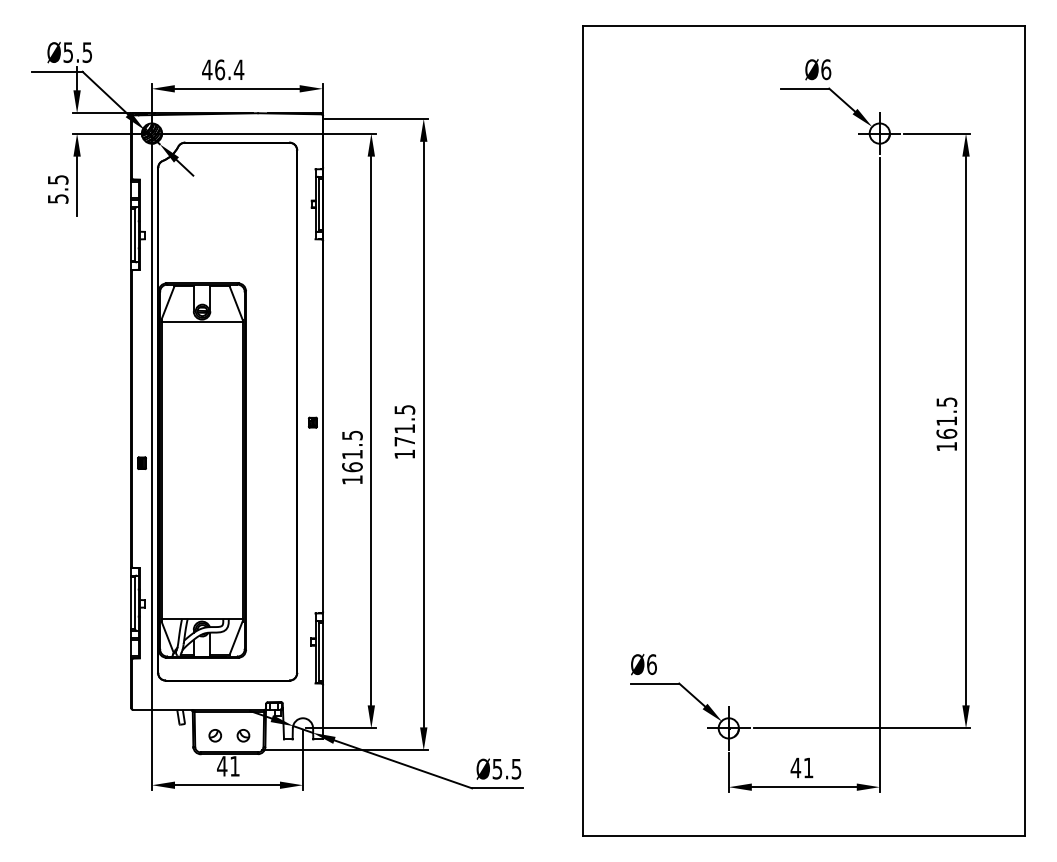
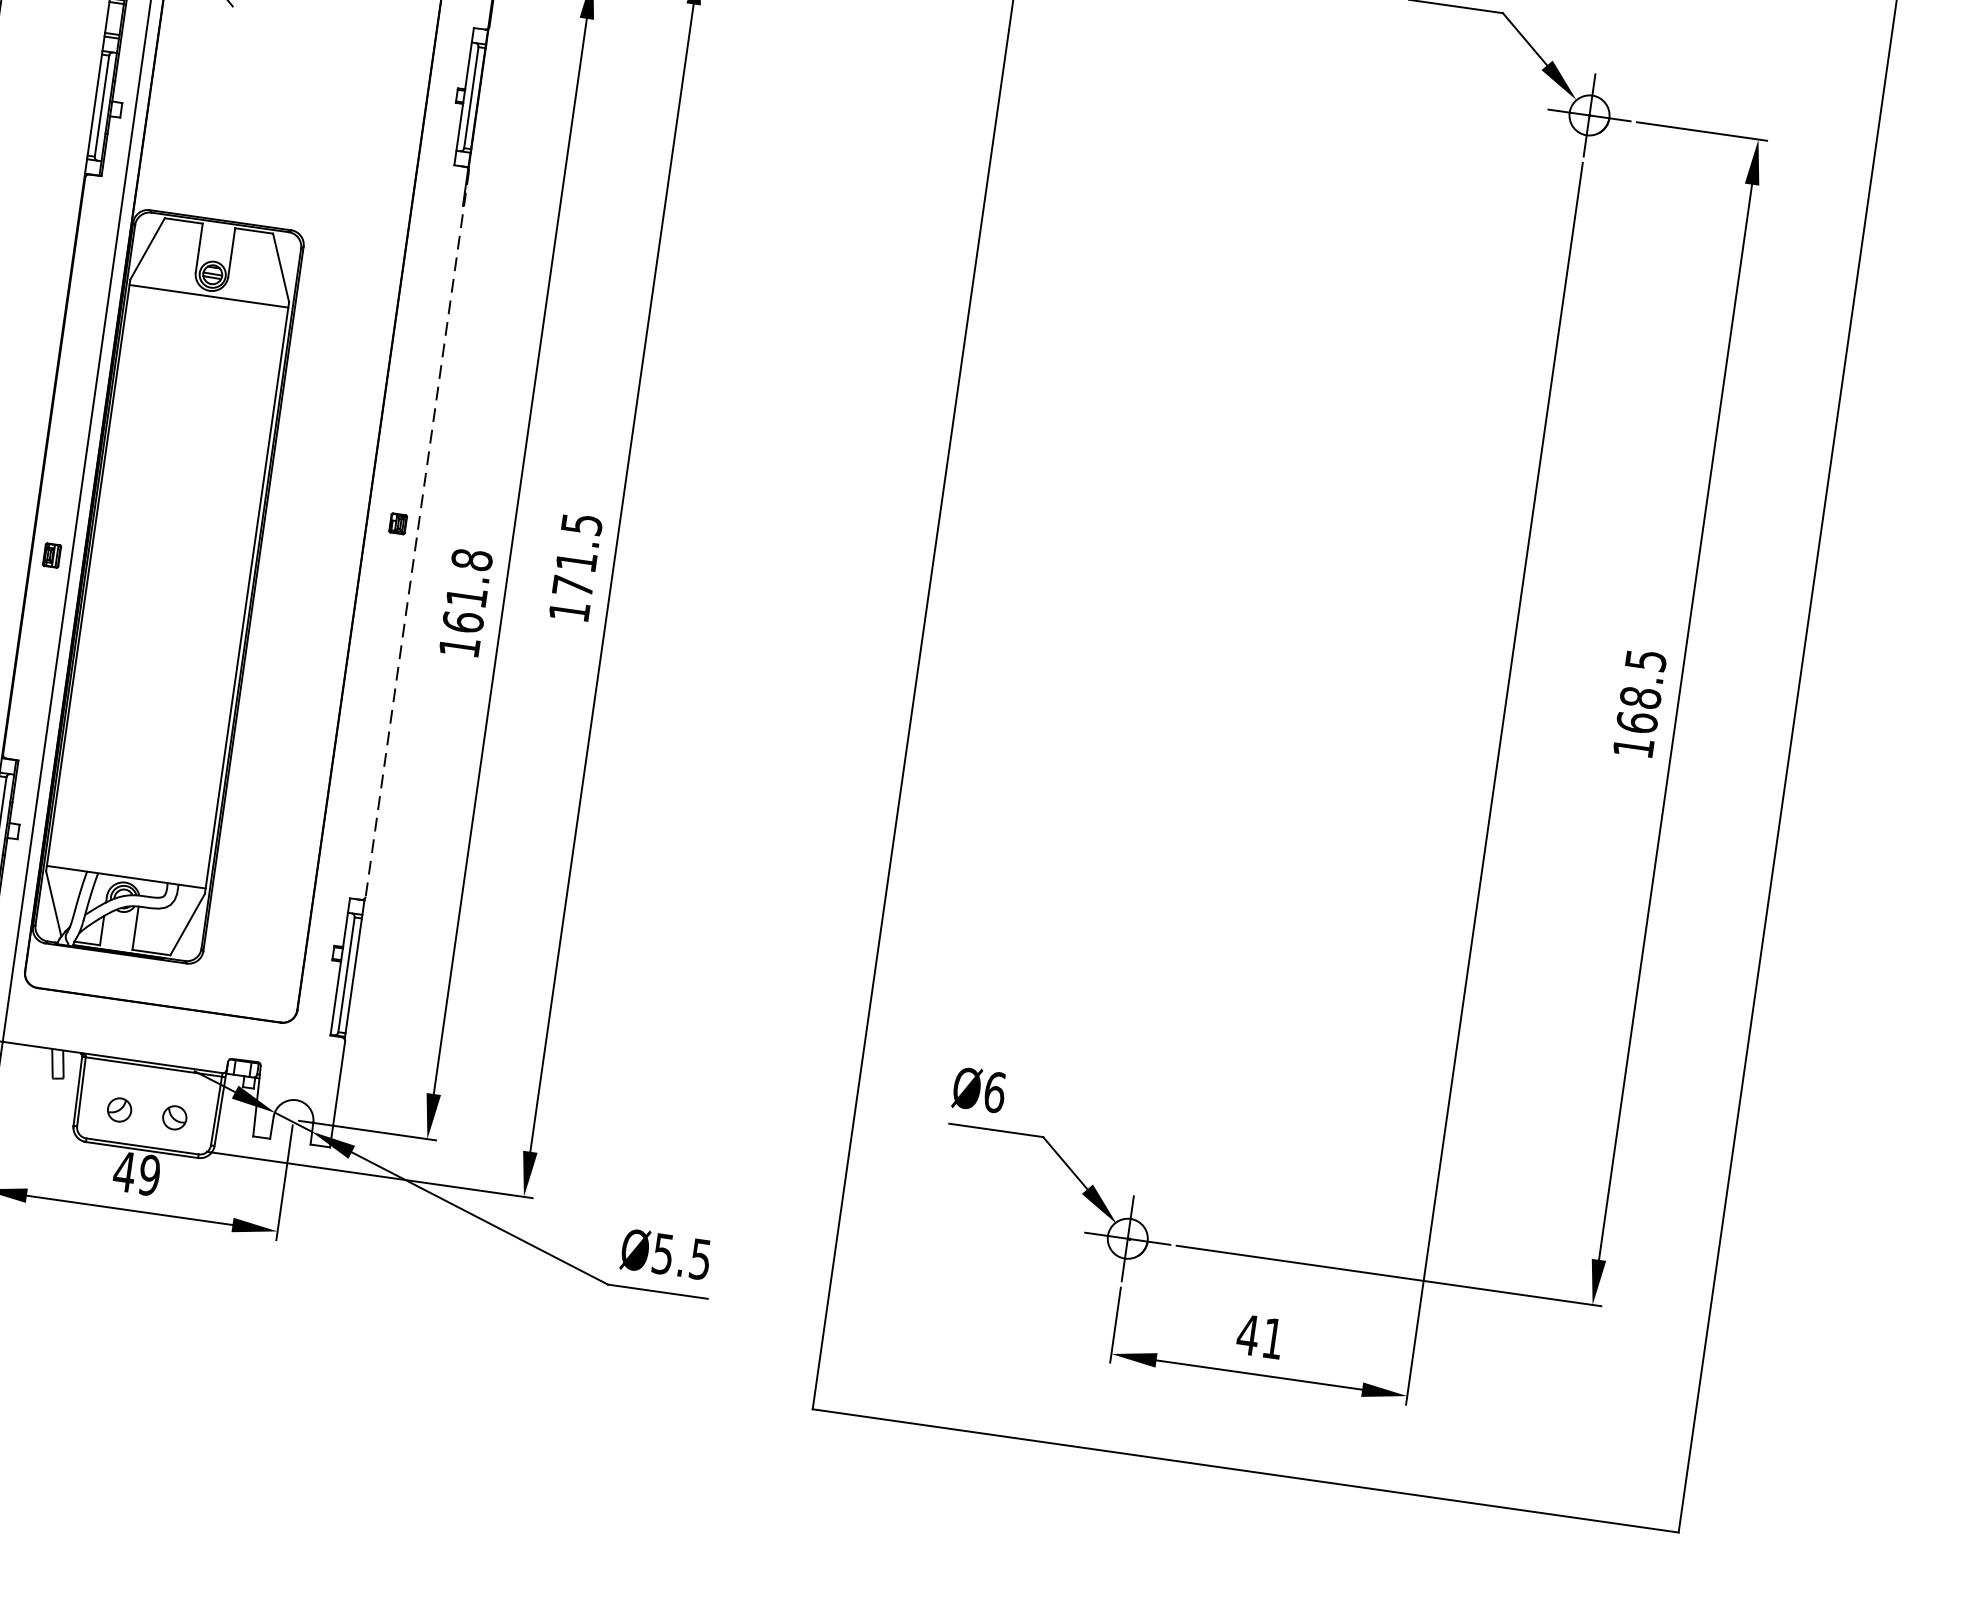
text: (946, 421) -> (1639, 698), 161.5 -> 168.5
line: (323, 426) -> (417, 534), solid -> dashed
text: (352, 435) -> (472, 559), 161.5 -> 161.8
text: (234, 765) -> (148, 1173), 41 -> 49

